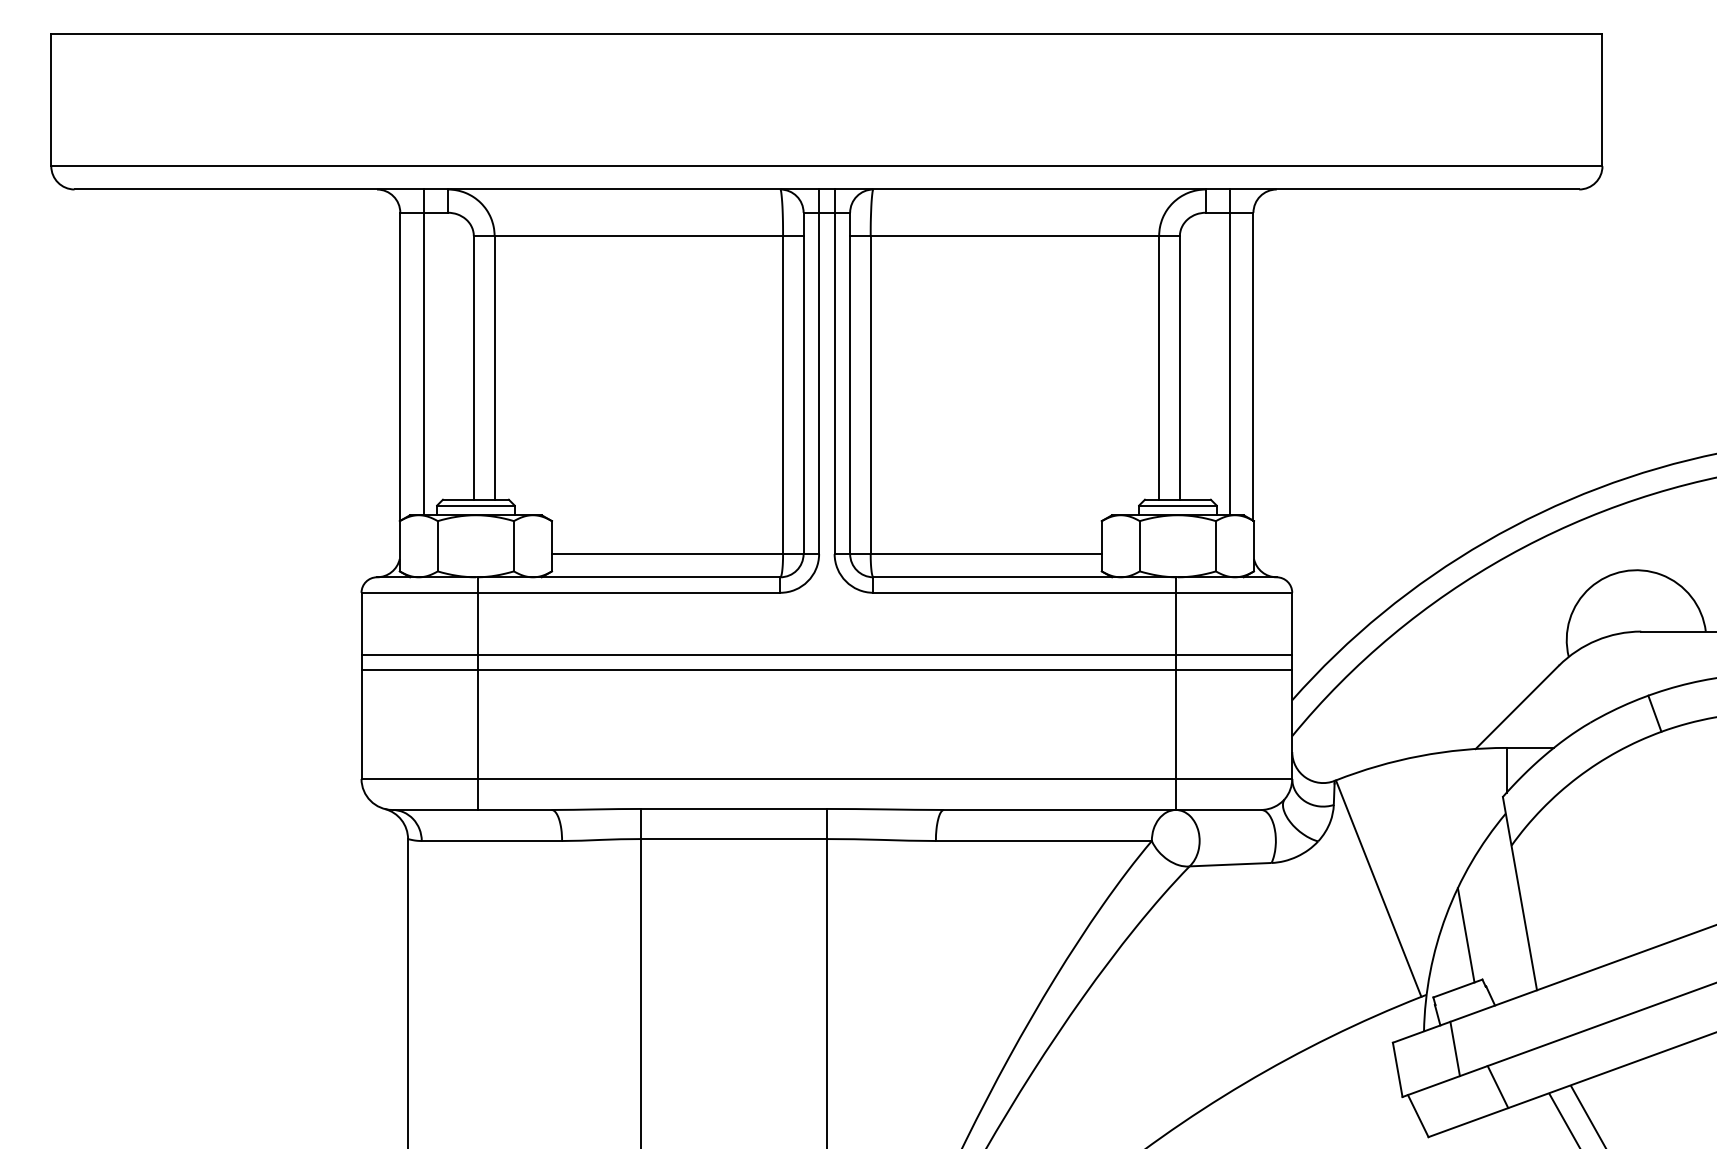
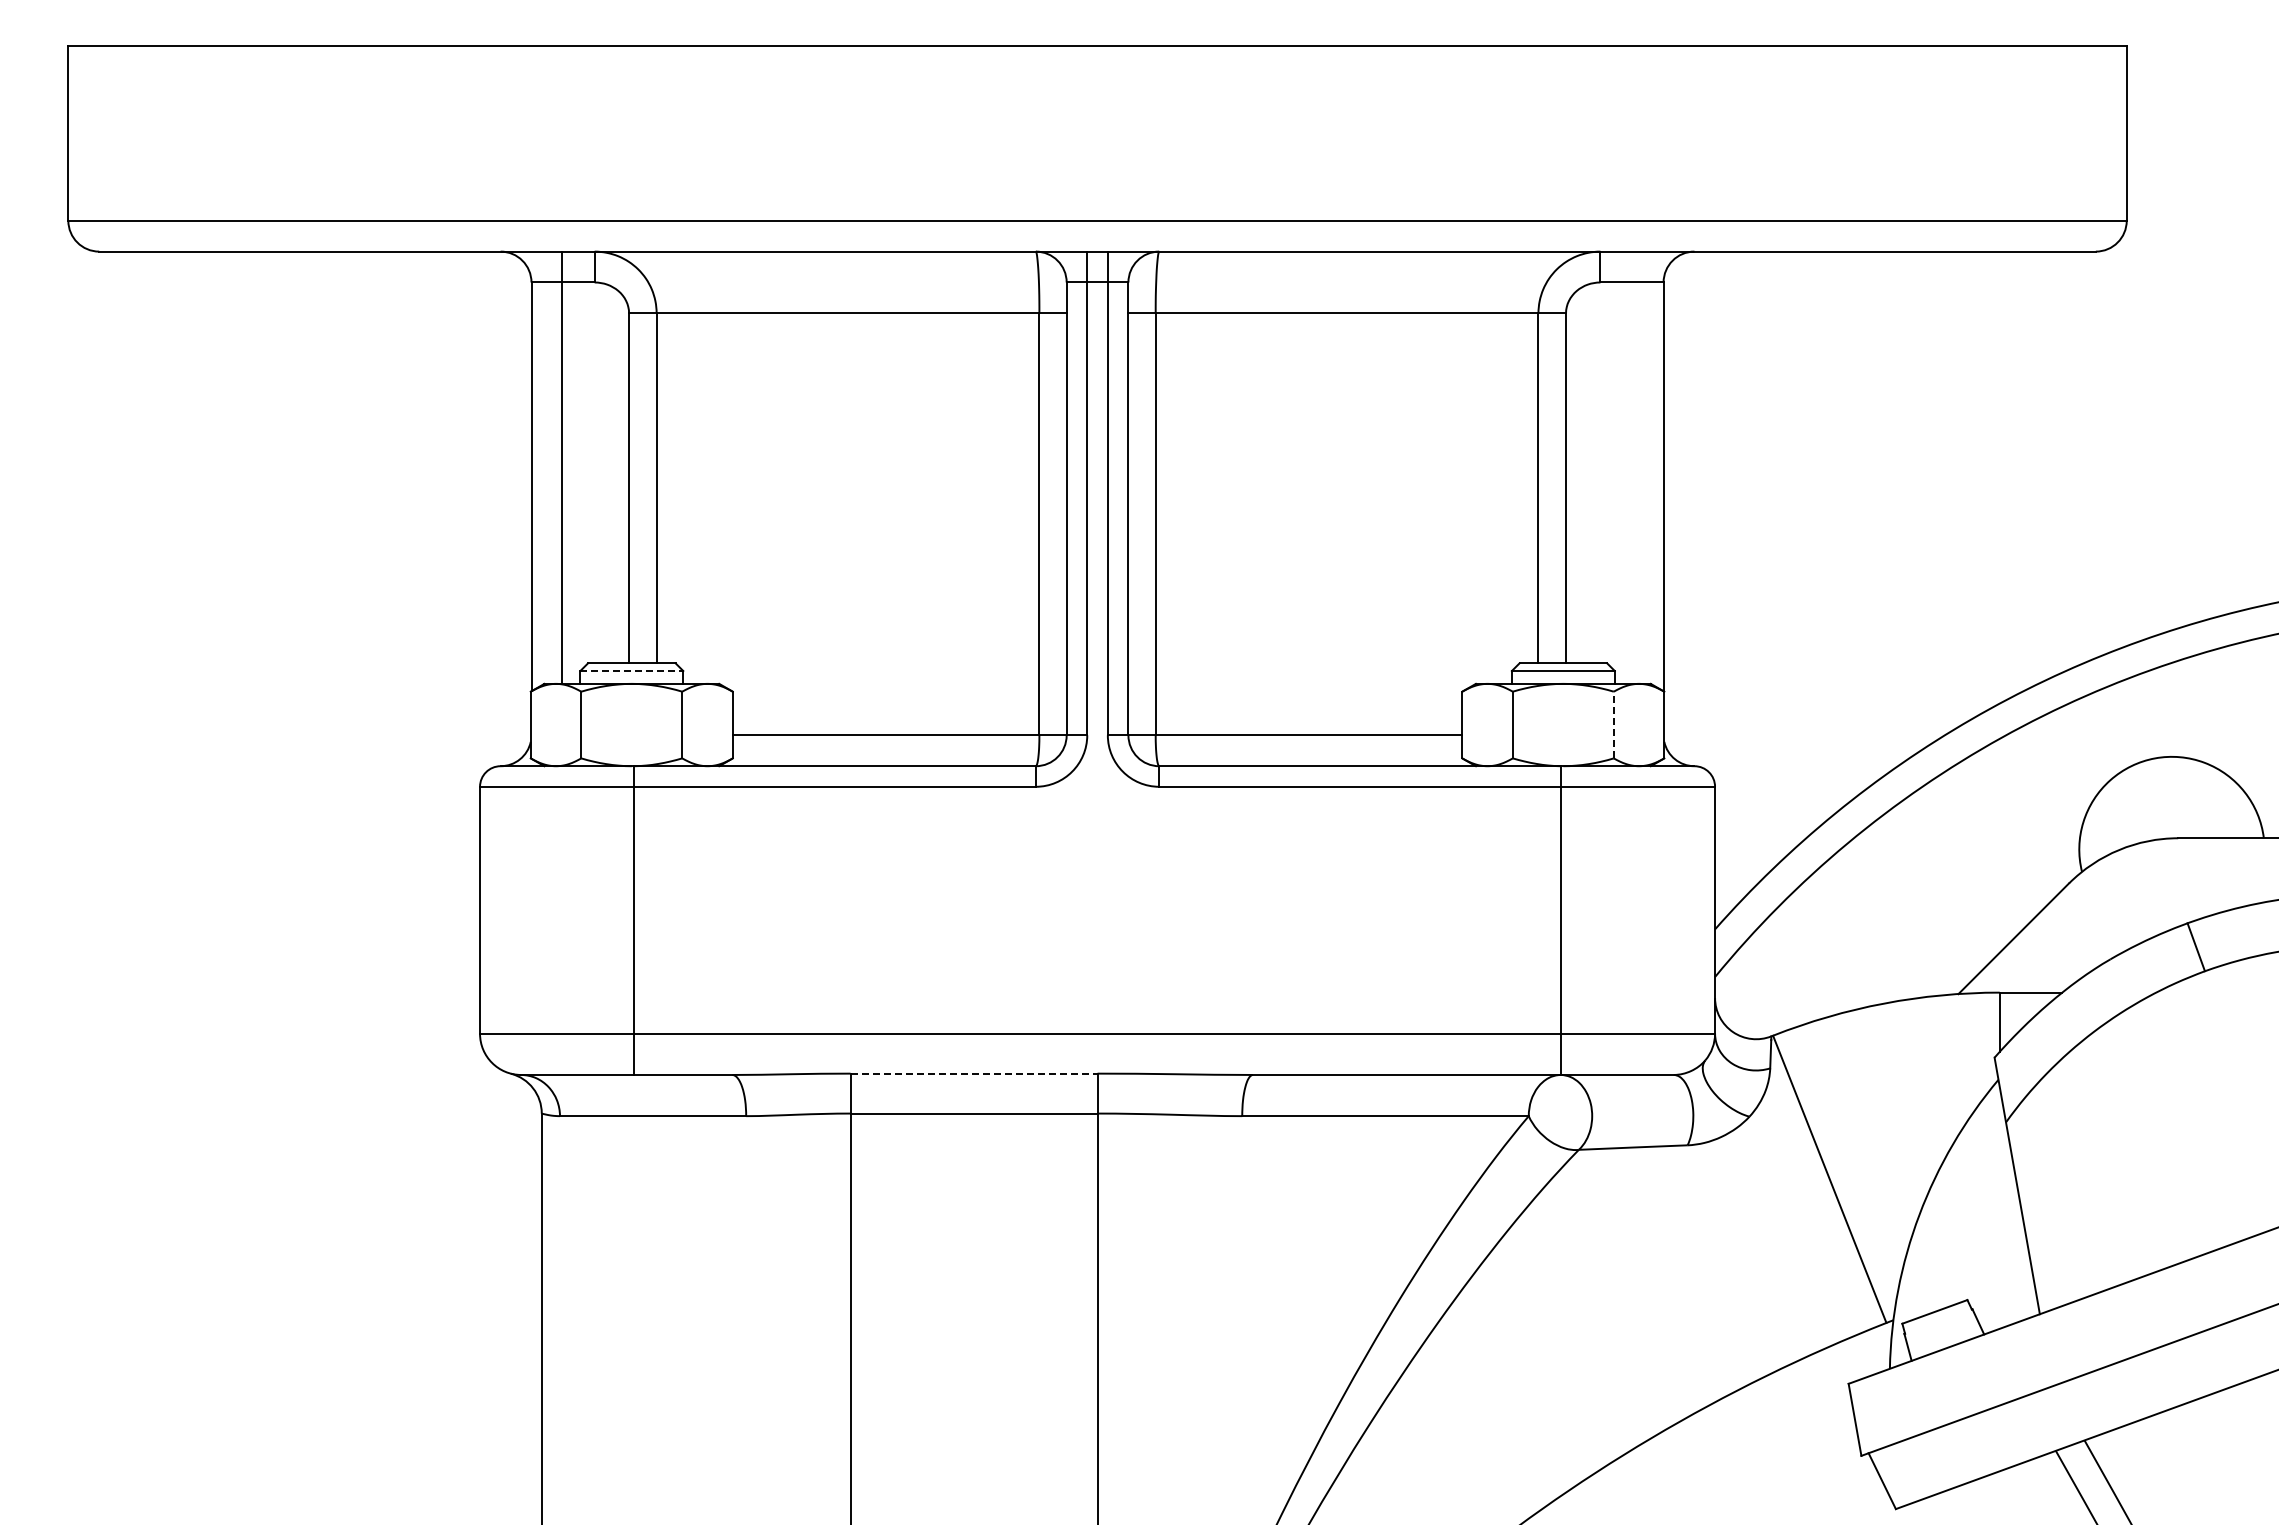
line: (1230, 352) -> (1632, 467), removed
line: (476, 505) -> (632, 671), solid -> dashed
line: (1215, 545) -> (1613, 724), solid -> dashed
line: (826, 655) -> (1097, 869), removed
line: (826, 670) -> (1097, 889), removed
line: (734, 808) -> (974, 1073), solid -> dashed
line: (1465, 934) -> (1945, 1240), removed
line: (1454, 1049) -> (1930, 1392), removed
line: (1497, 1086) -> (1987, 1442), removed

